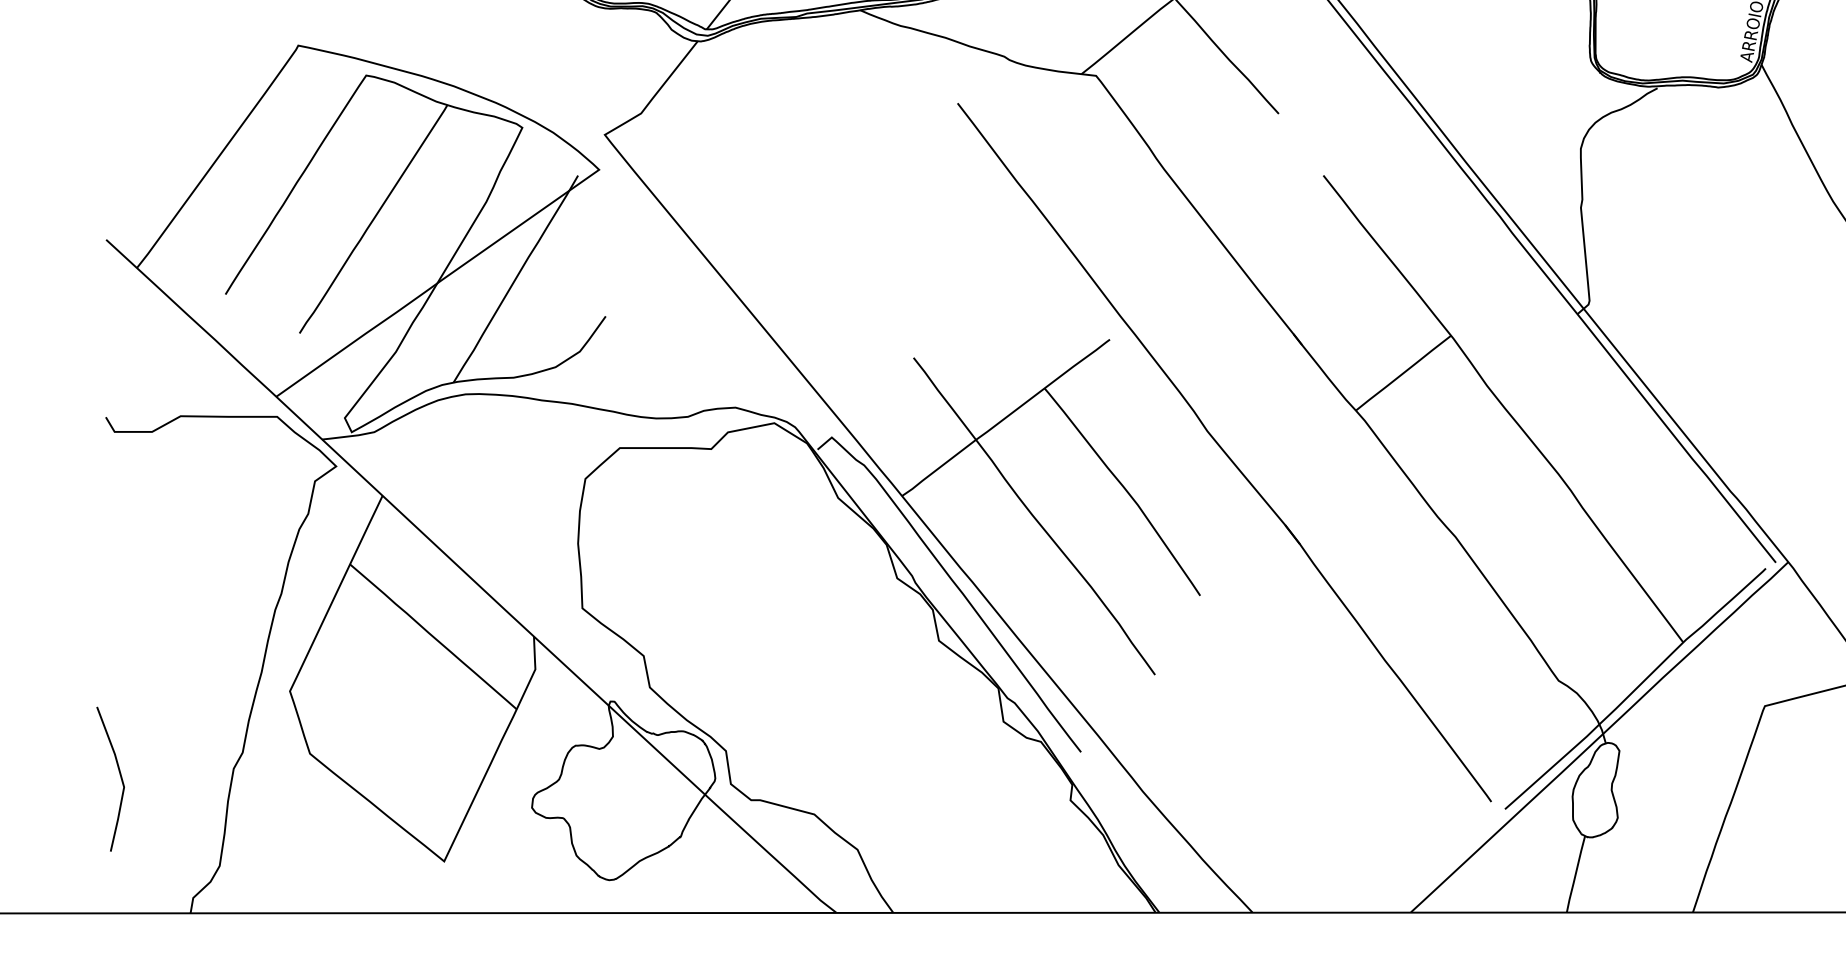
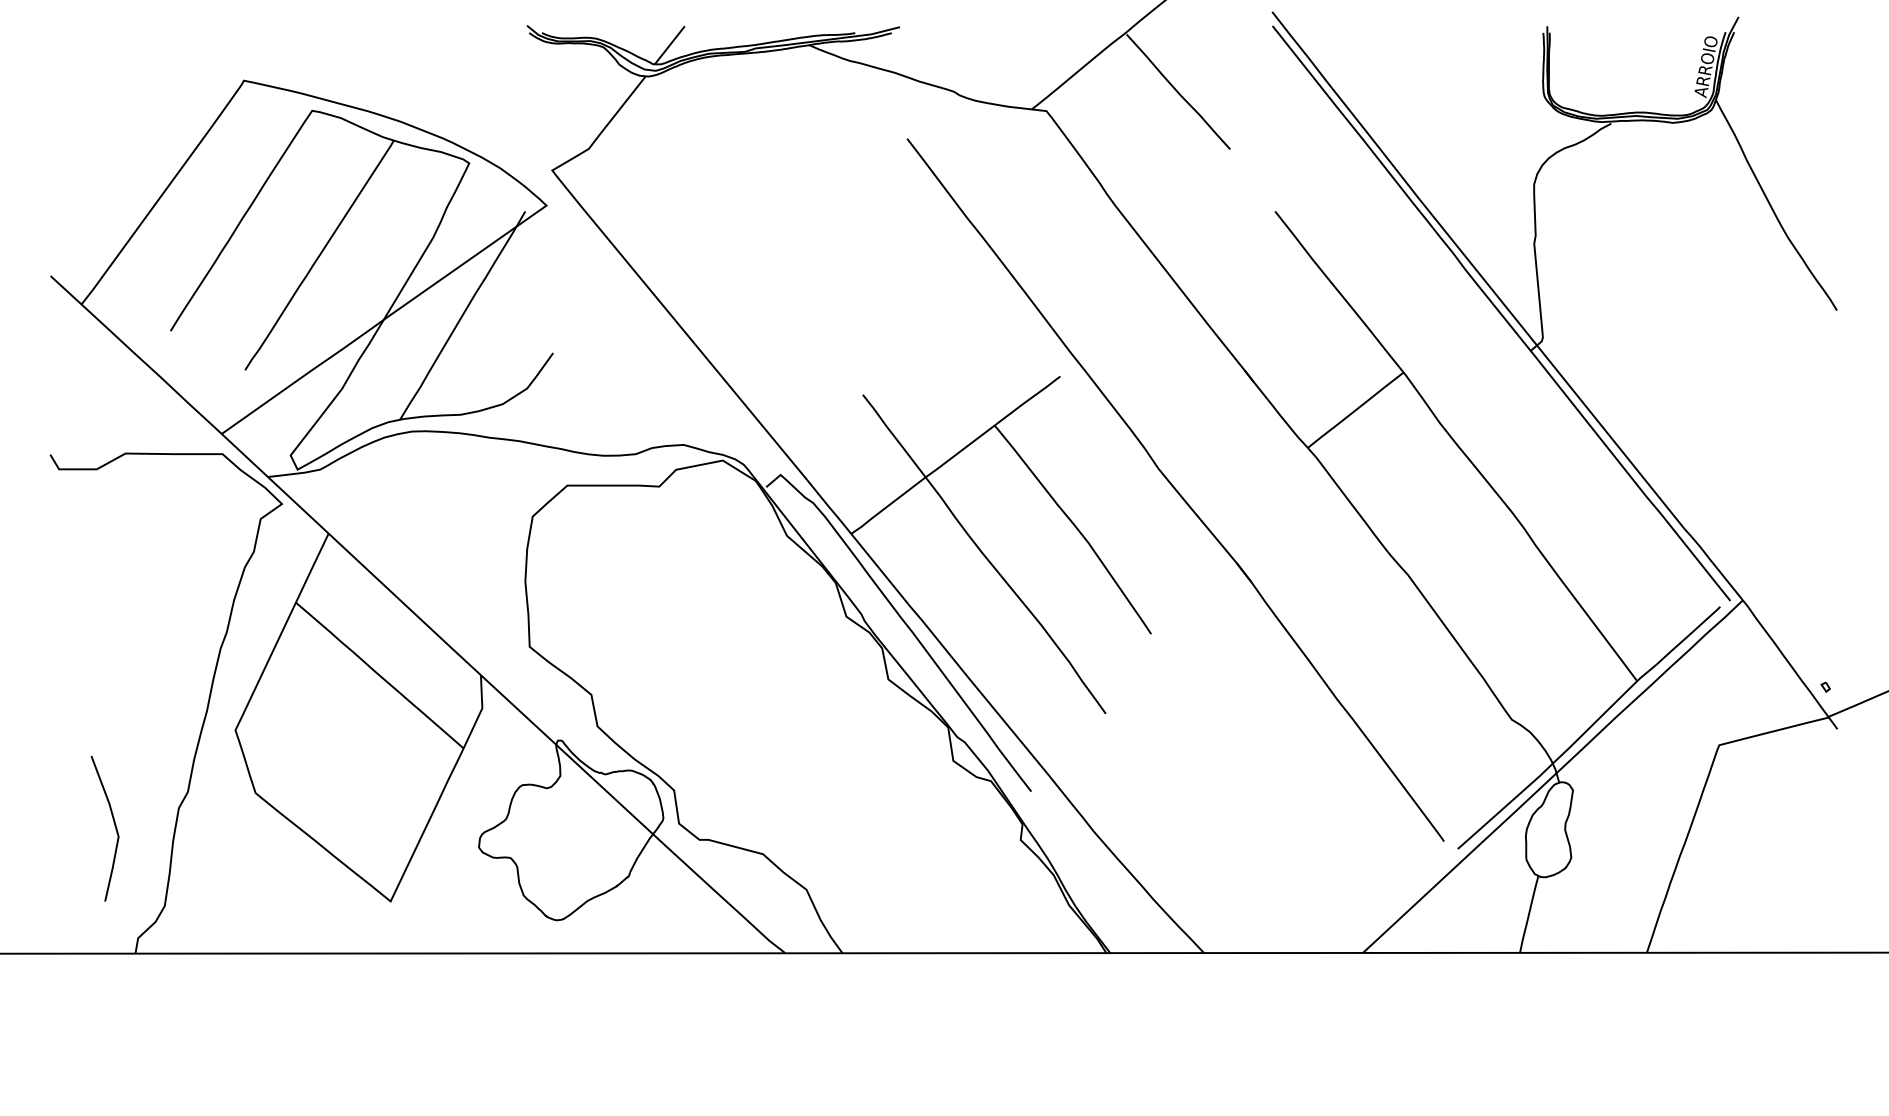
line: (120, 776) -> (114, 826), moved

